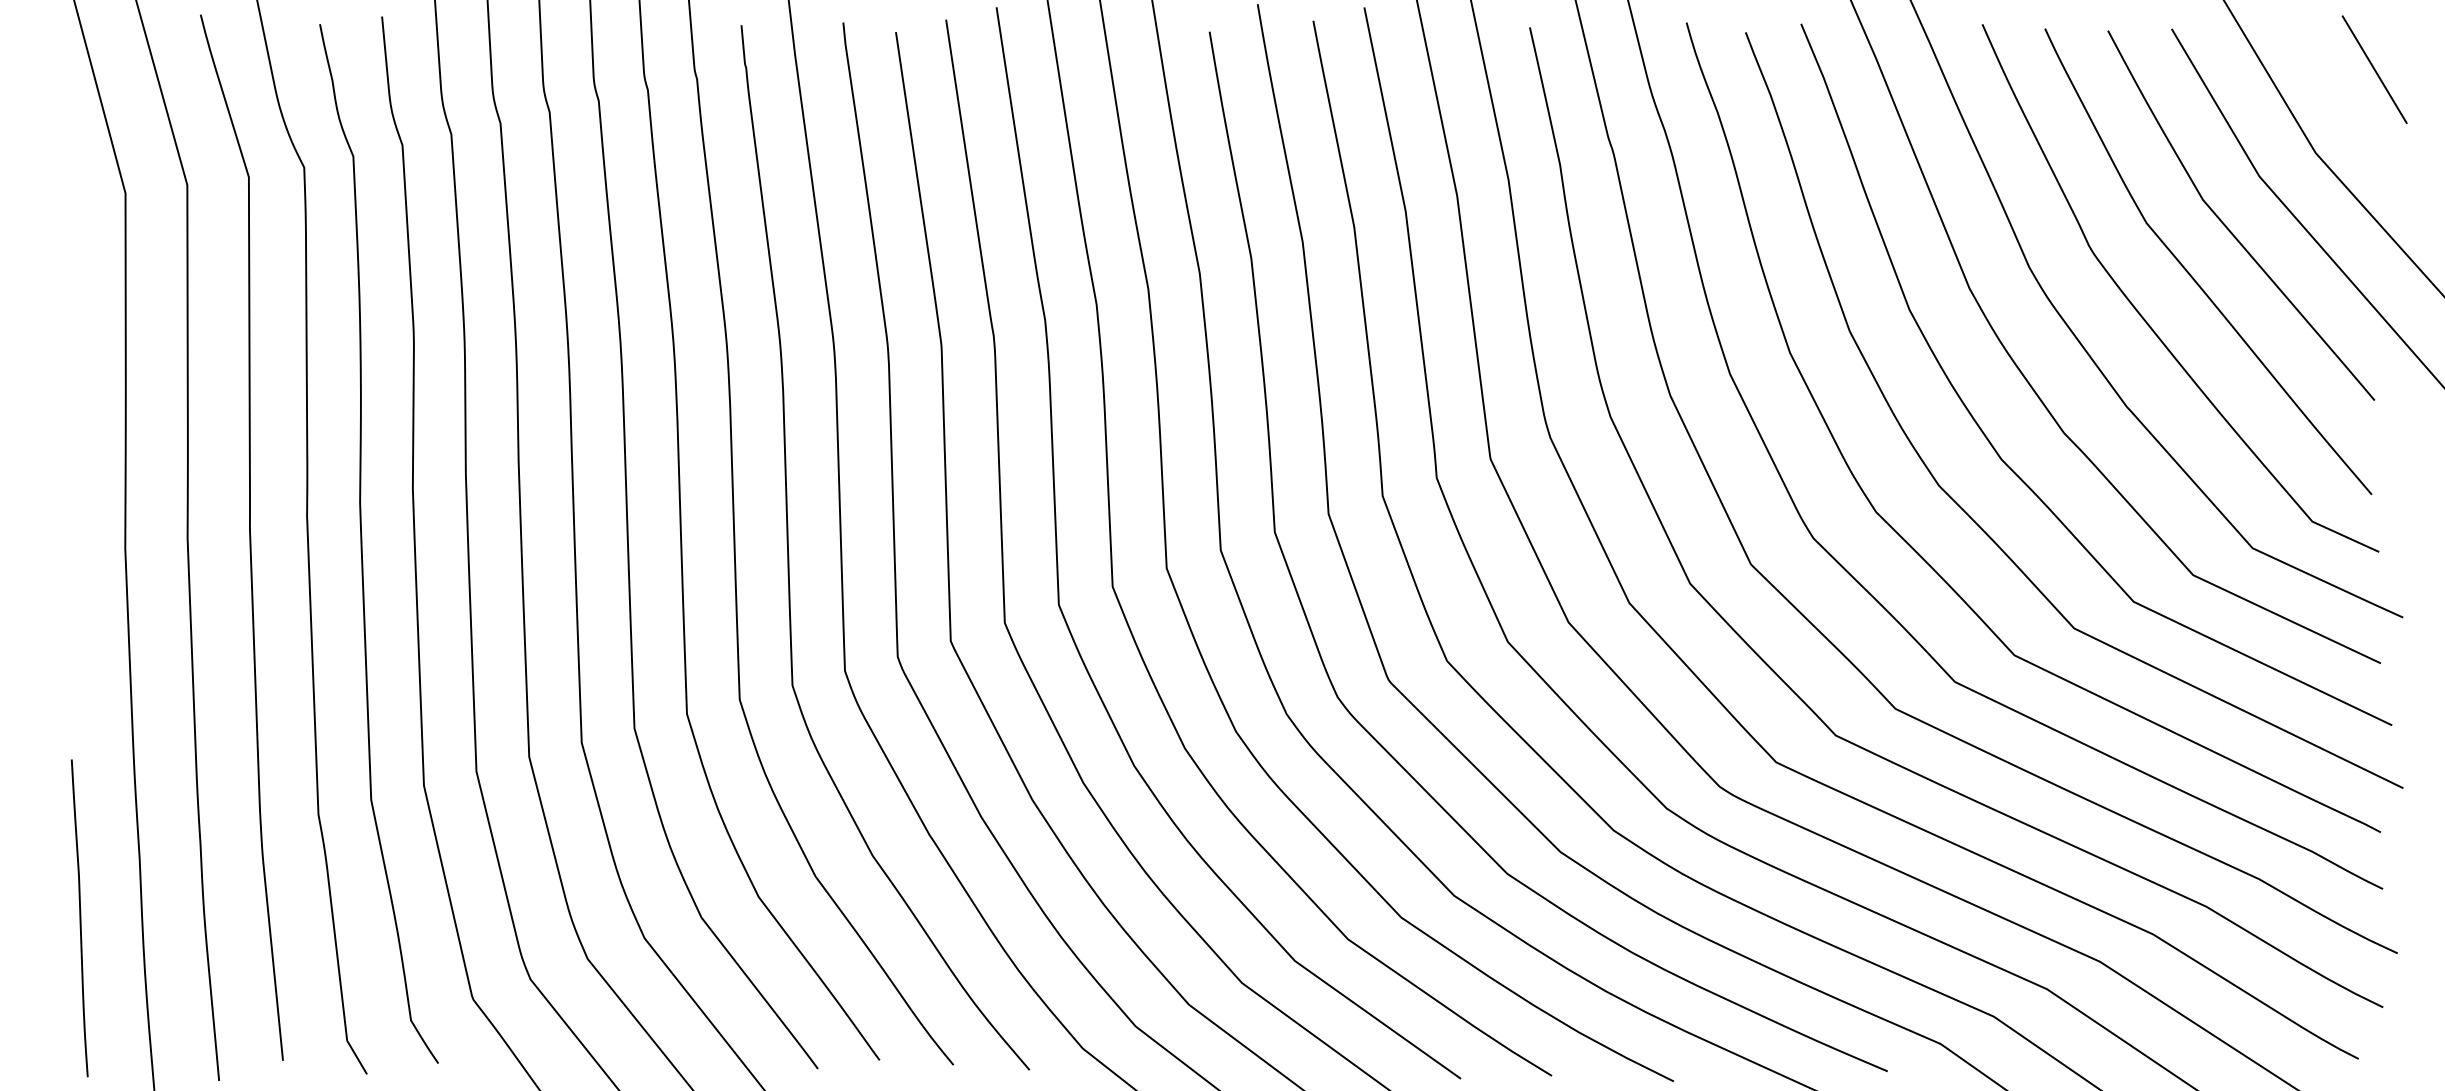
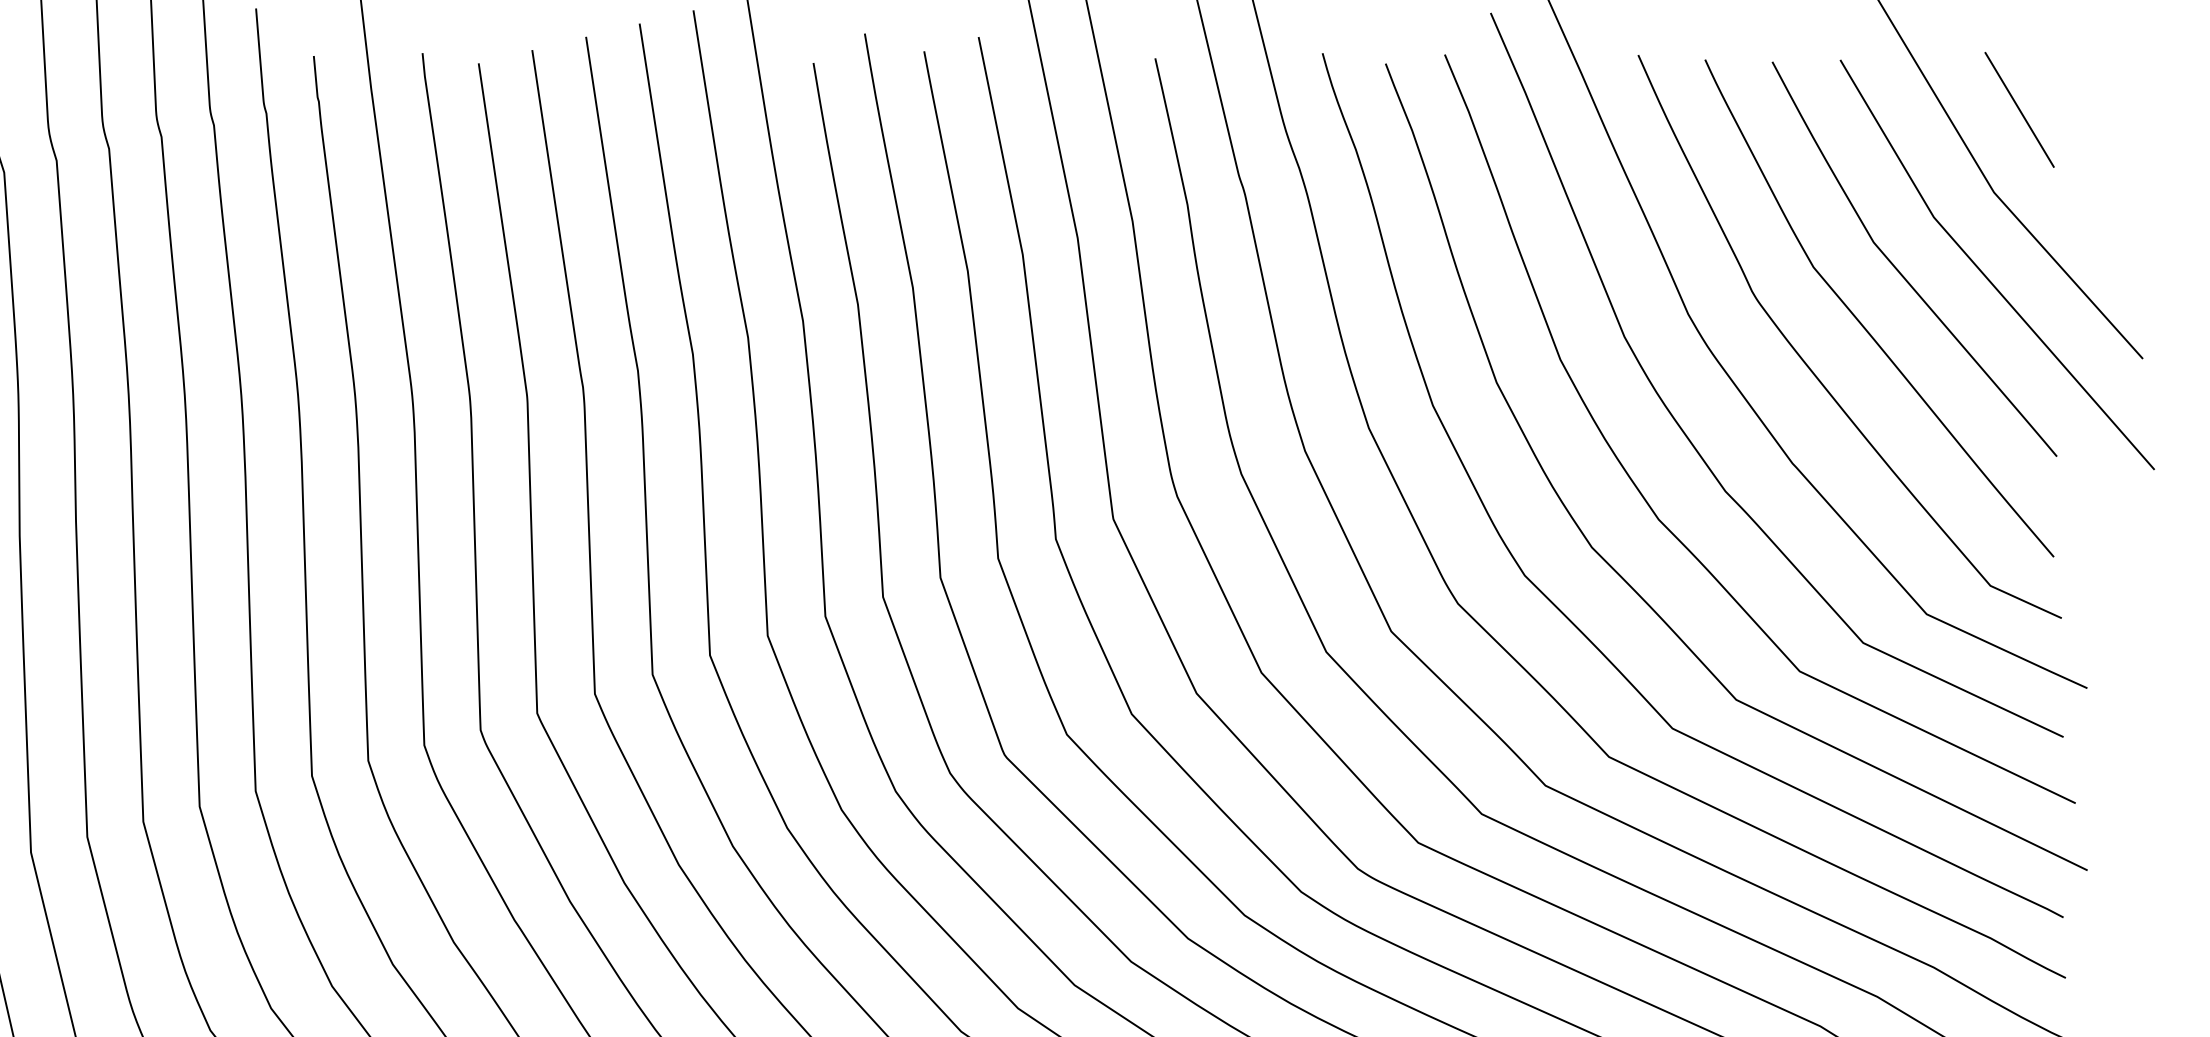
line: (2374, 69) -> (2019, 109), moved

